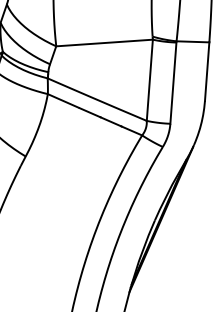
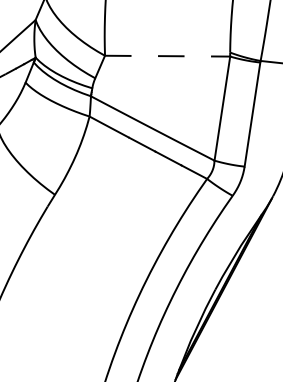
line: (105, 42) -> (168, 55), solid -> dashed

